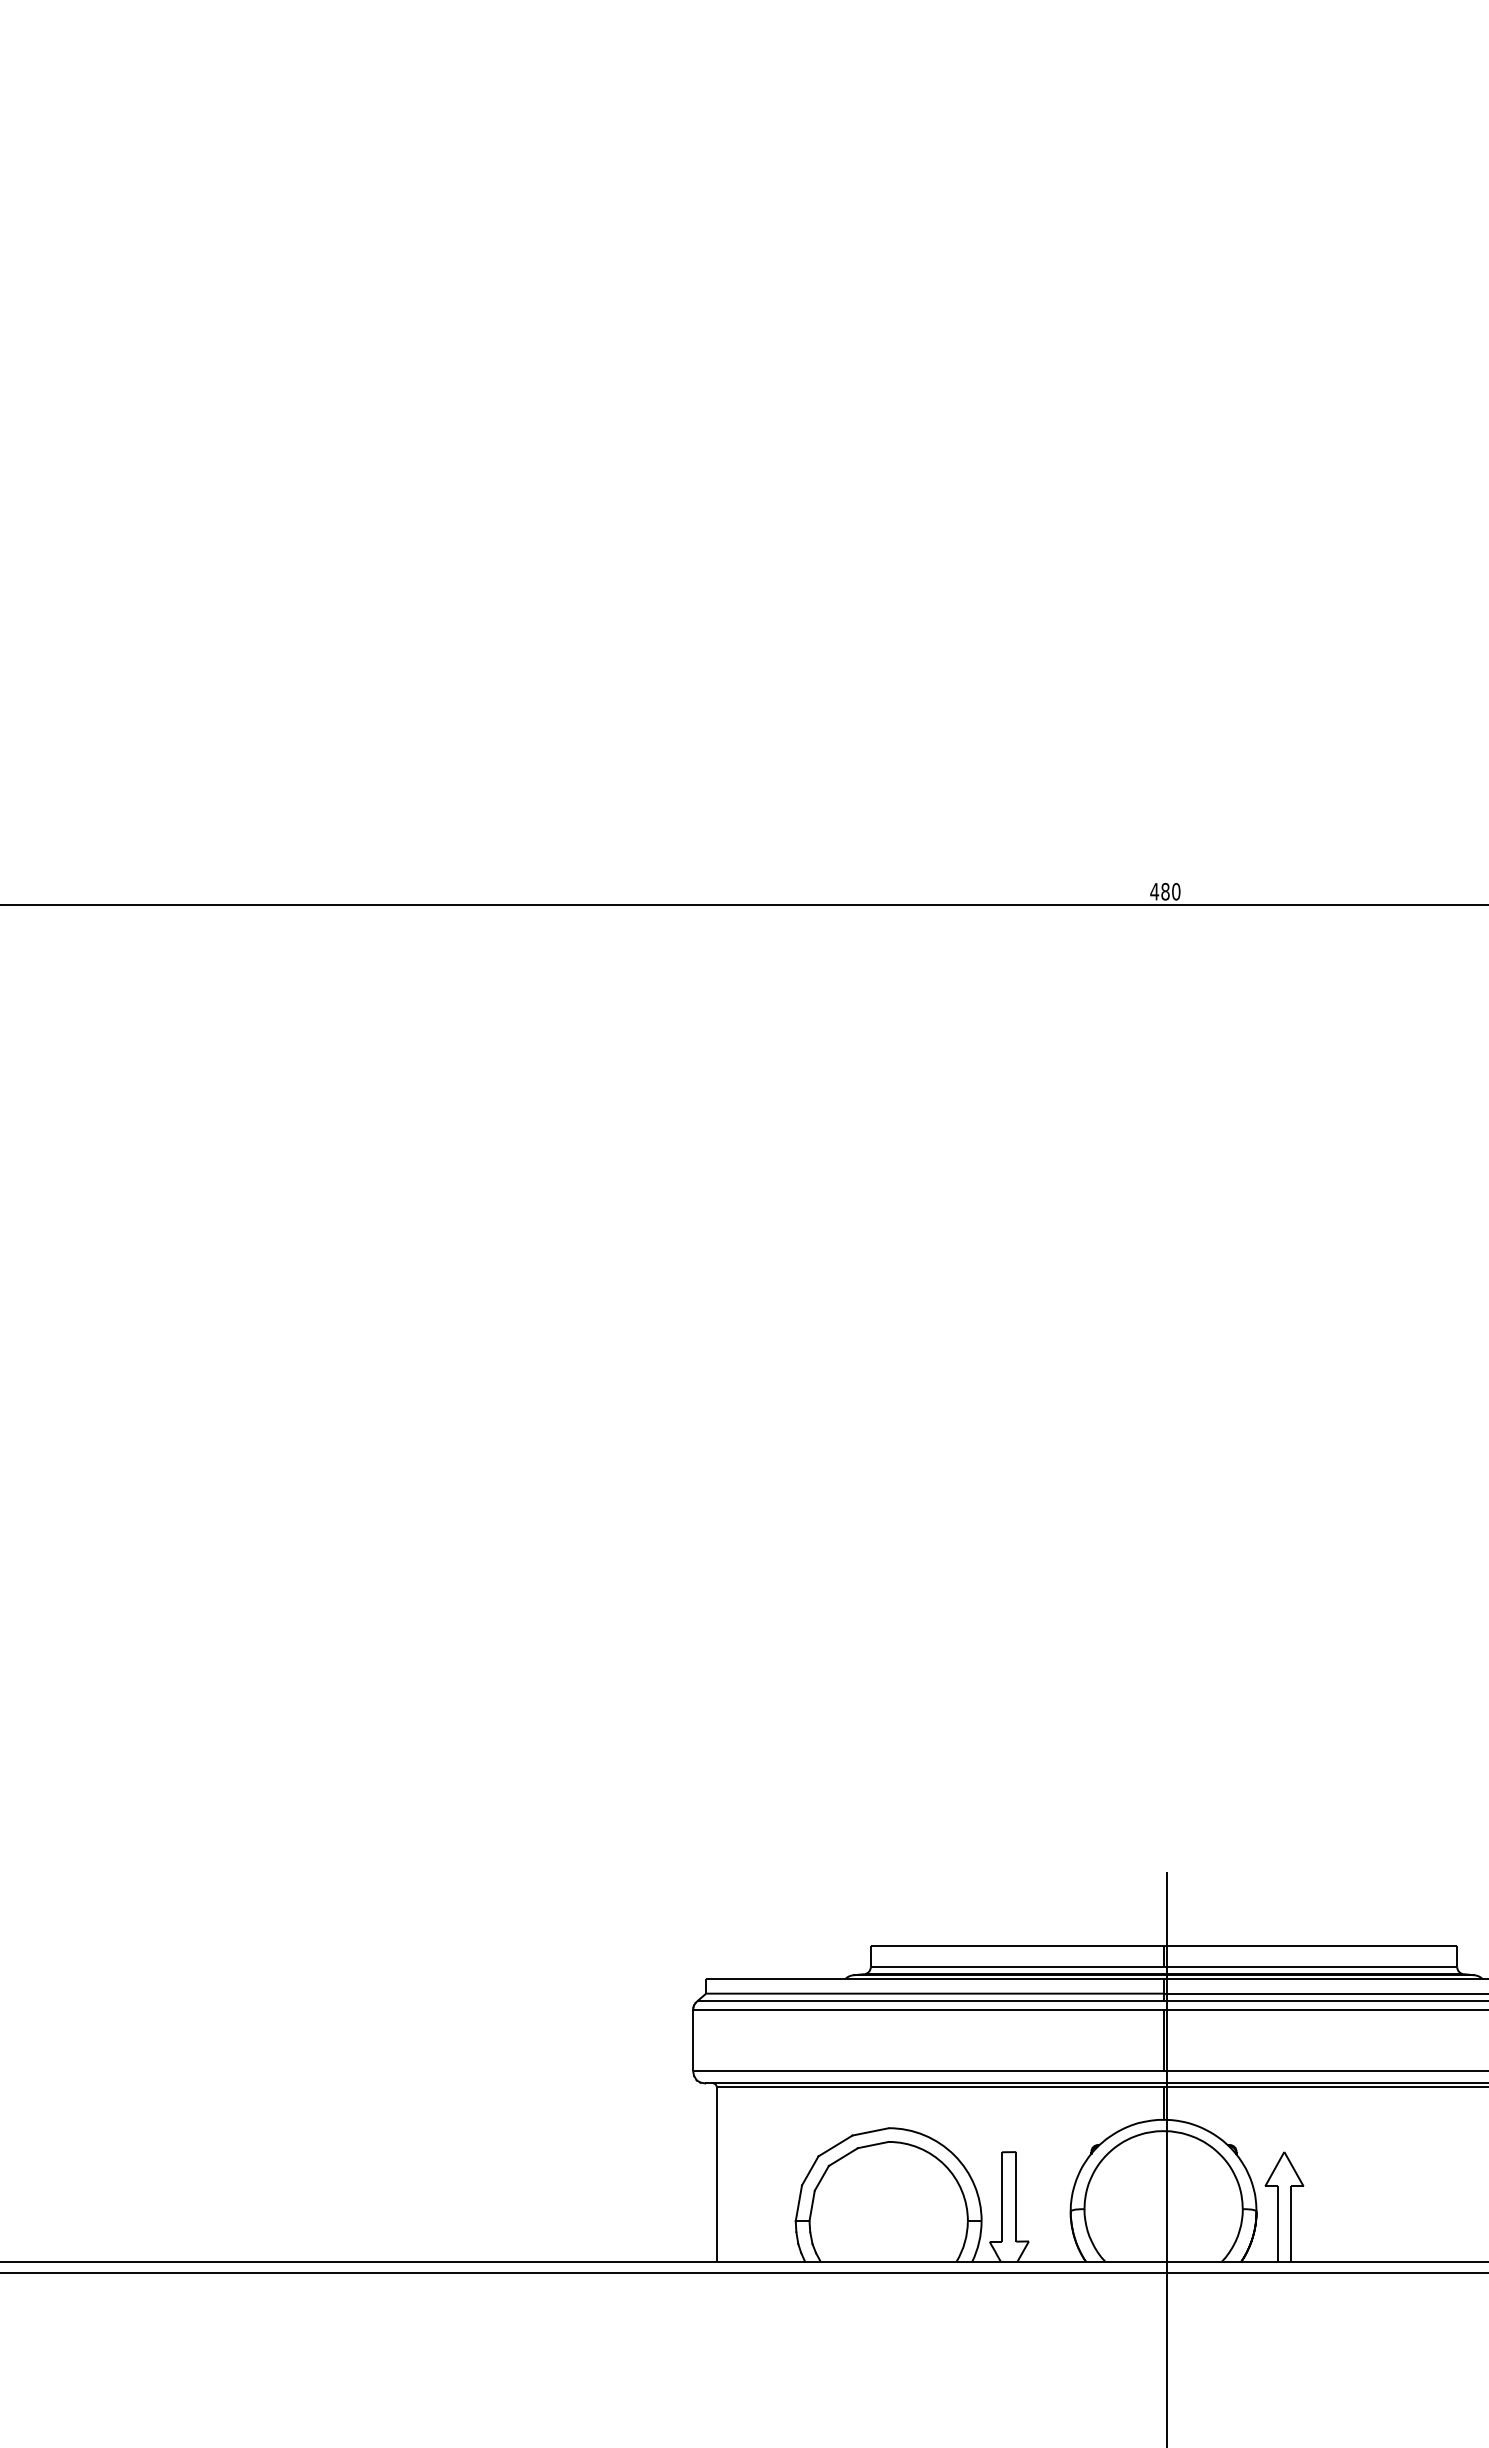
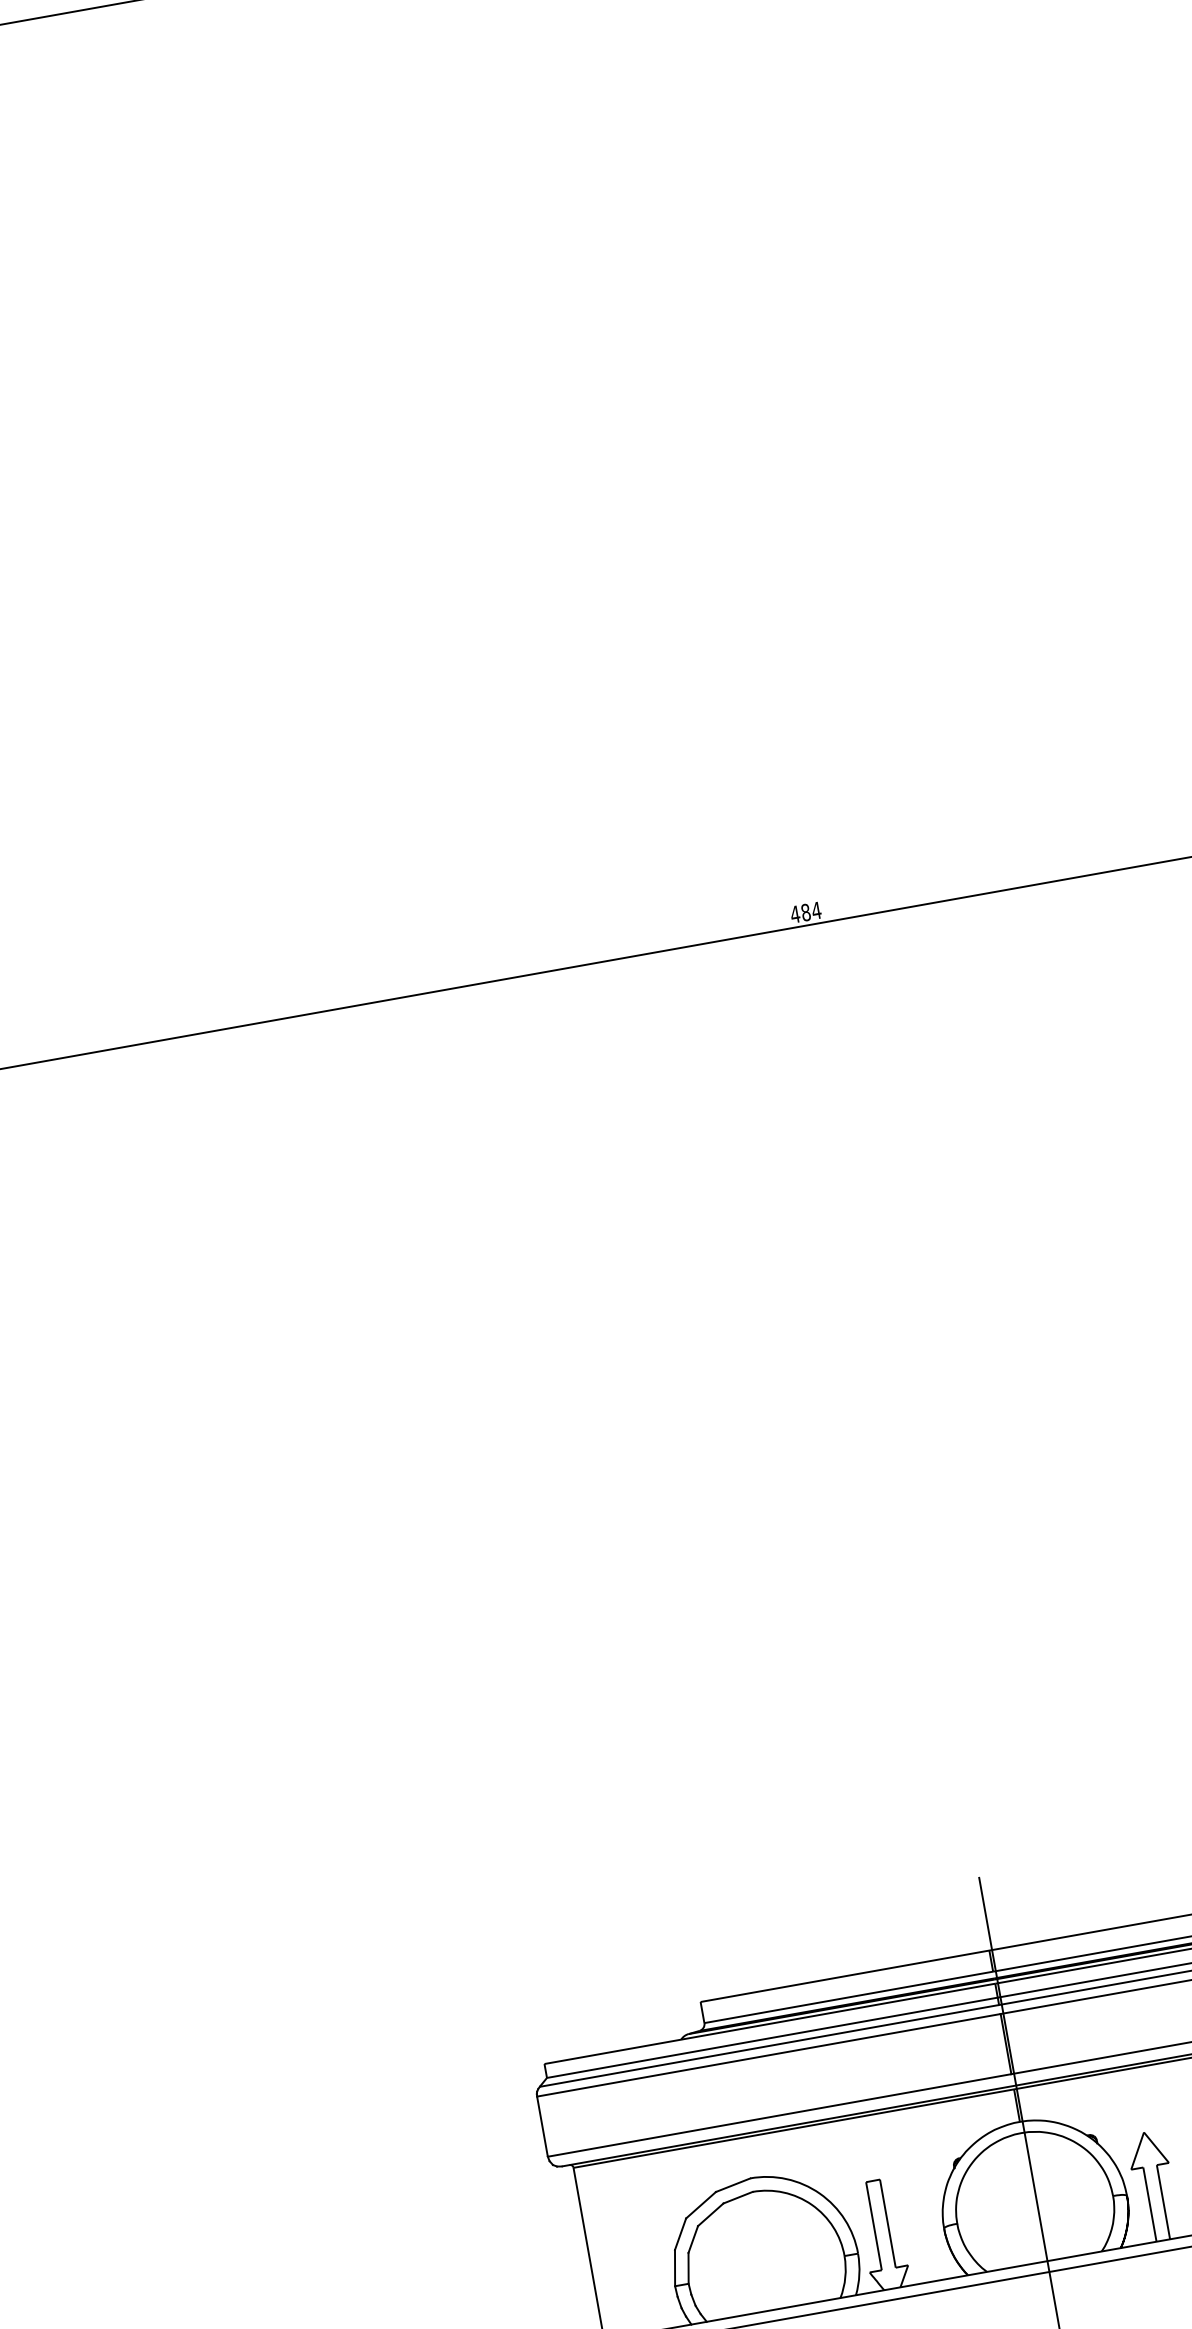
text: (1175, 891) -> (815, 910), 480 -> 484

